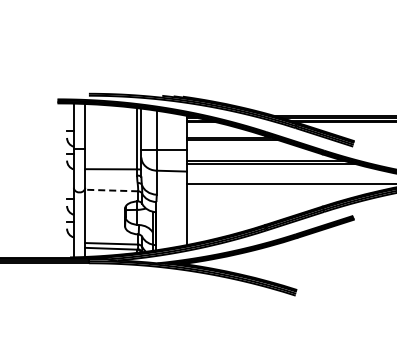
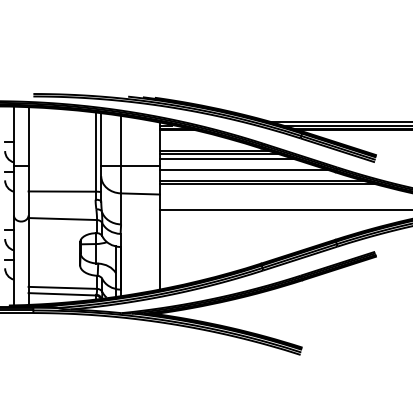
line: (238, 144) -> (226, 159), added
line: (251, 152) -> (243, 169), added
line: (111, 190) -> (62, 218), dashed -> solid

